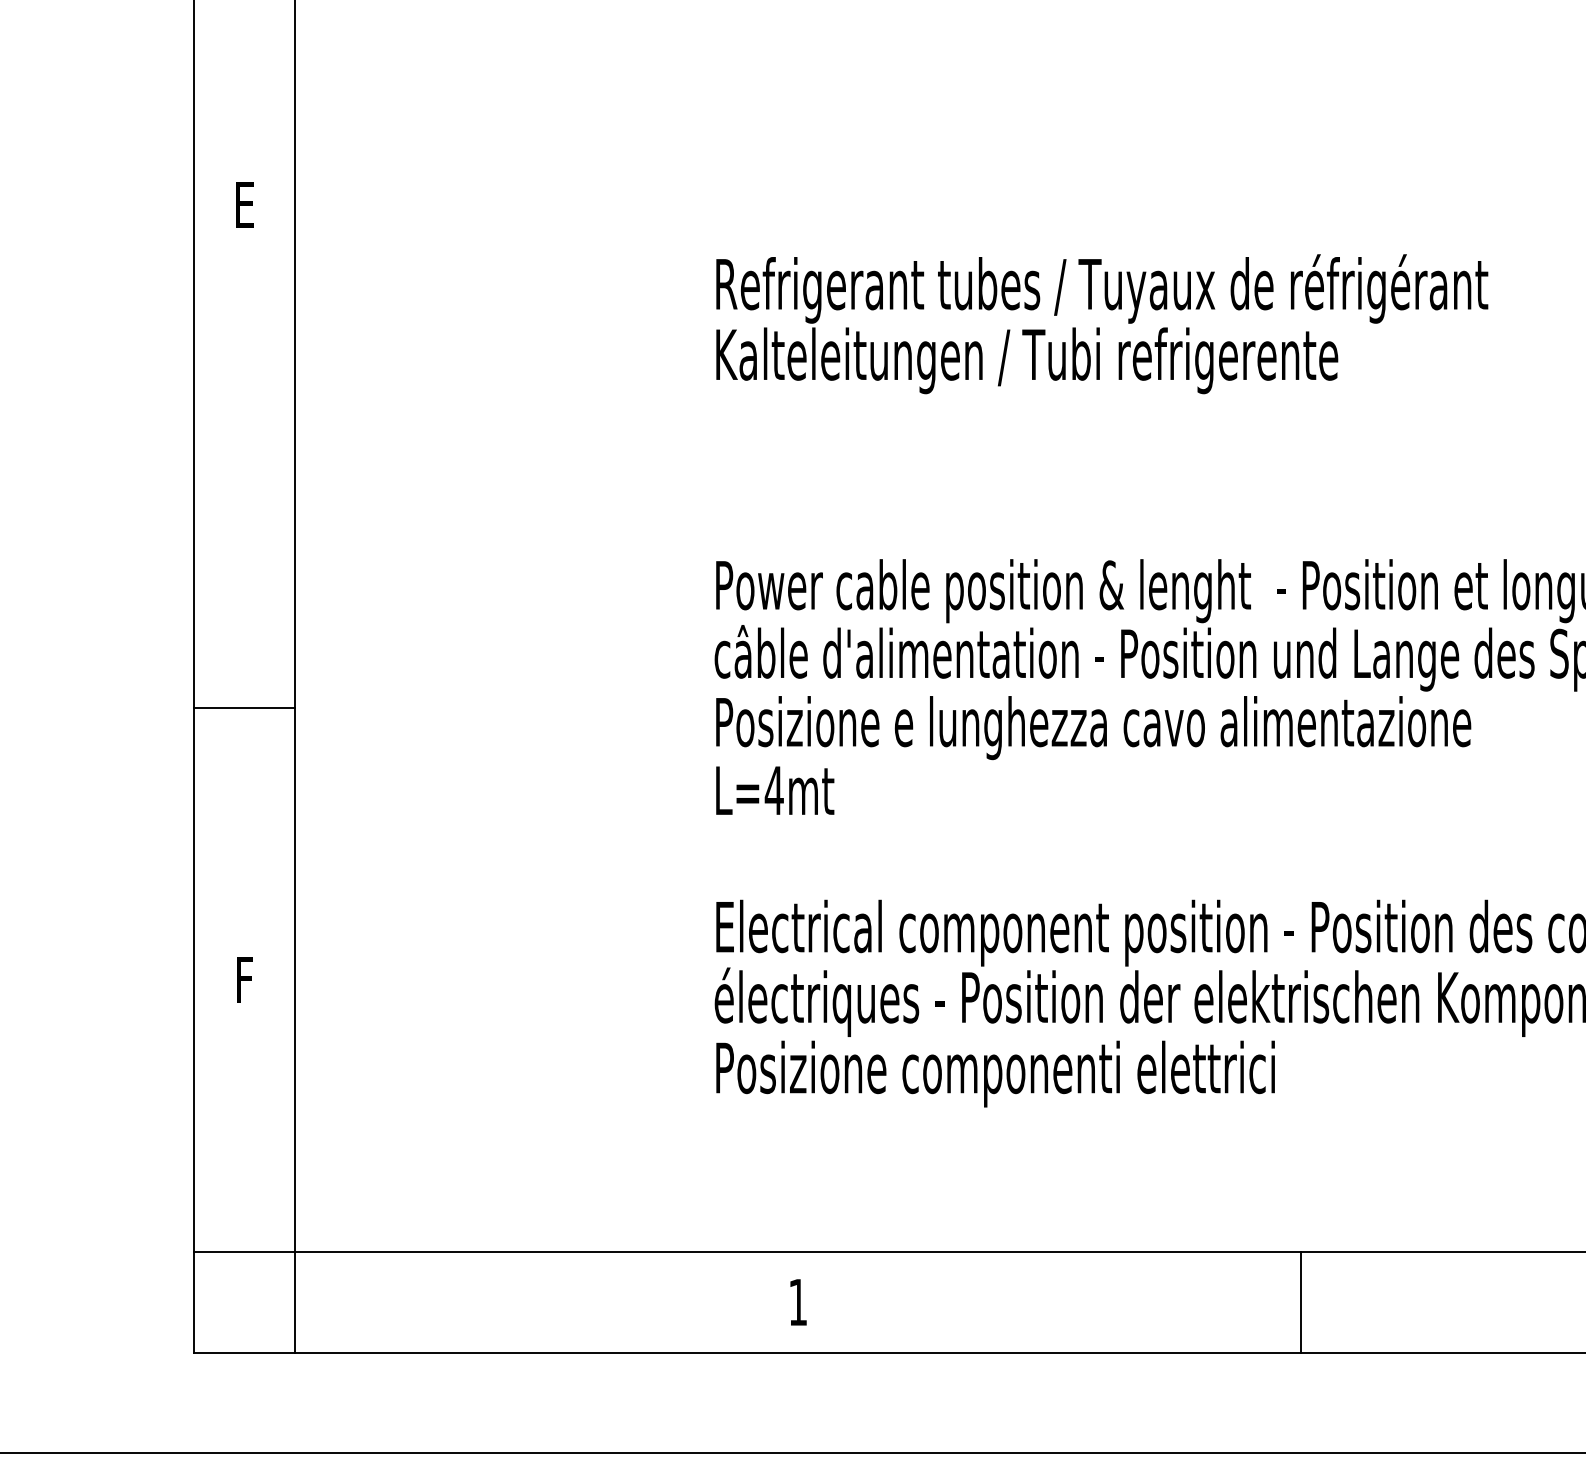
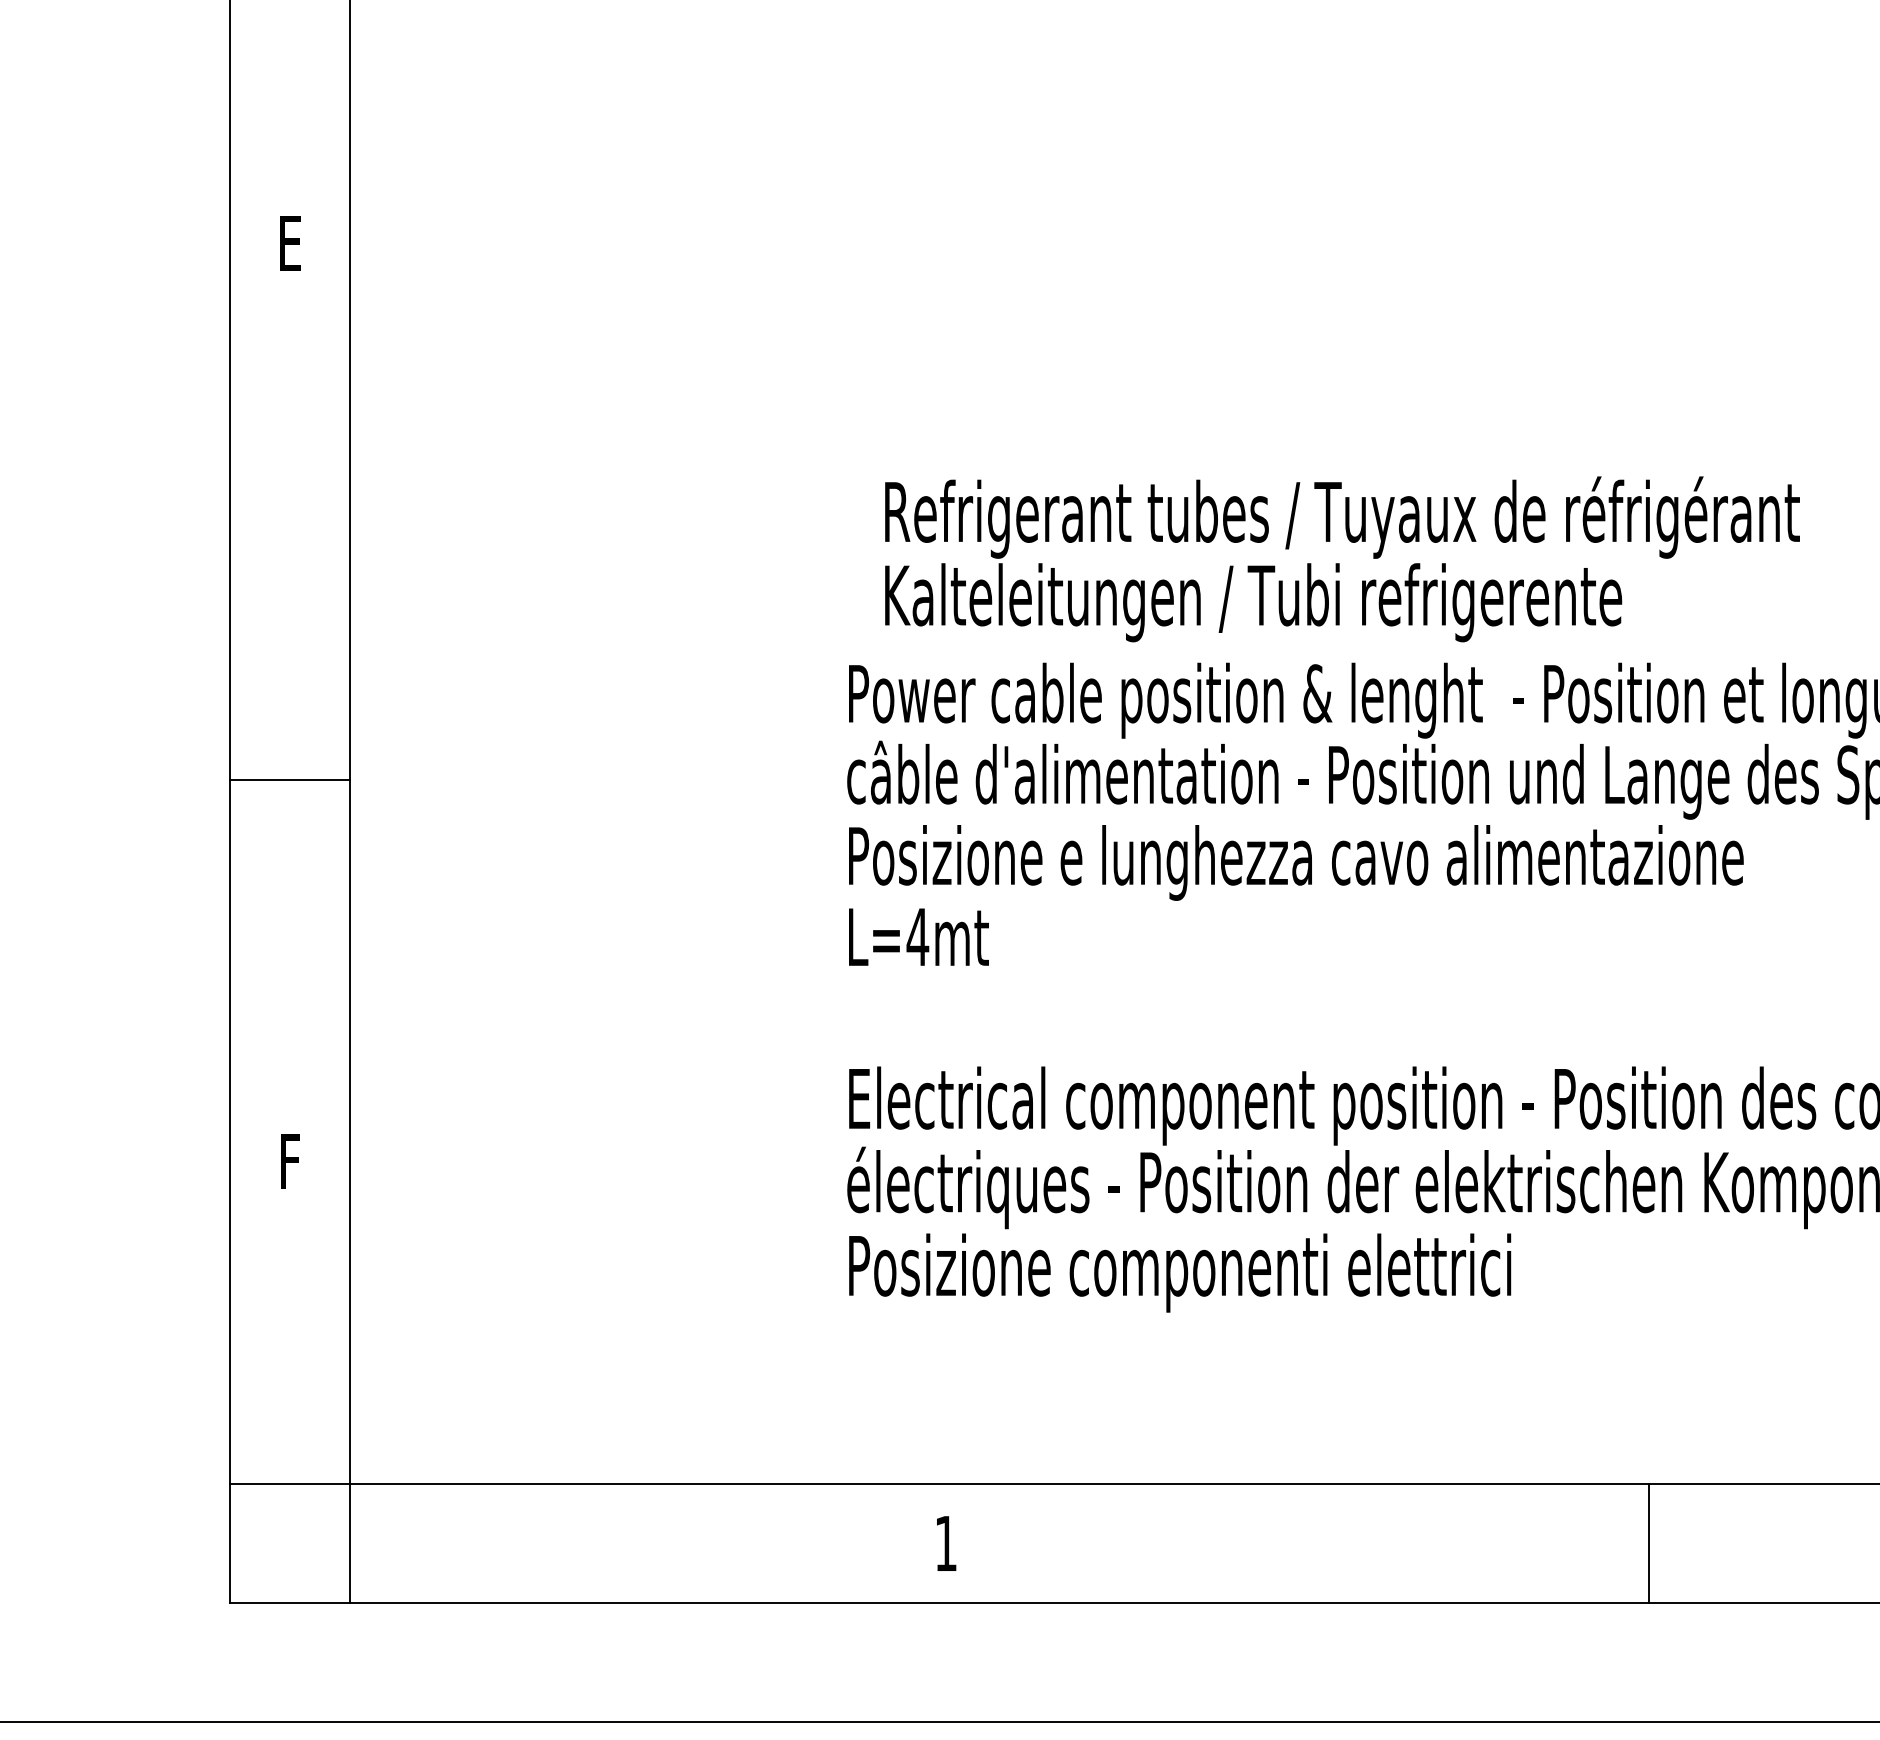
text: (1102, 324) -> (1342, 559), moved
line: (244, 708) -> (289, 779), moved
line: (1301, 1302) -> (1648, 1543), moved

